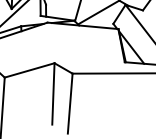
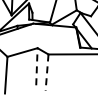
line: (52, 93) -> (36, 66), solid -> dashed
line: (70, 105) -> (47, 73), solid -> dashed

